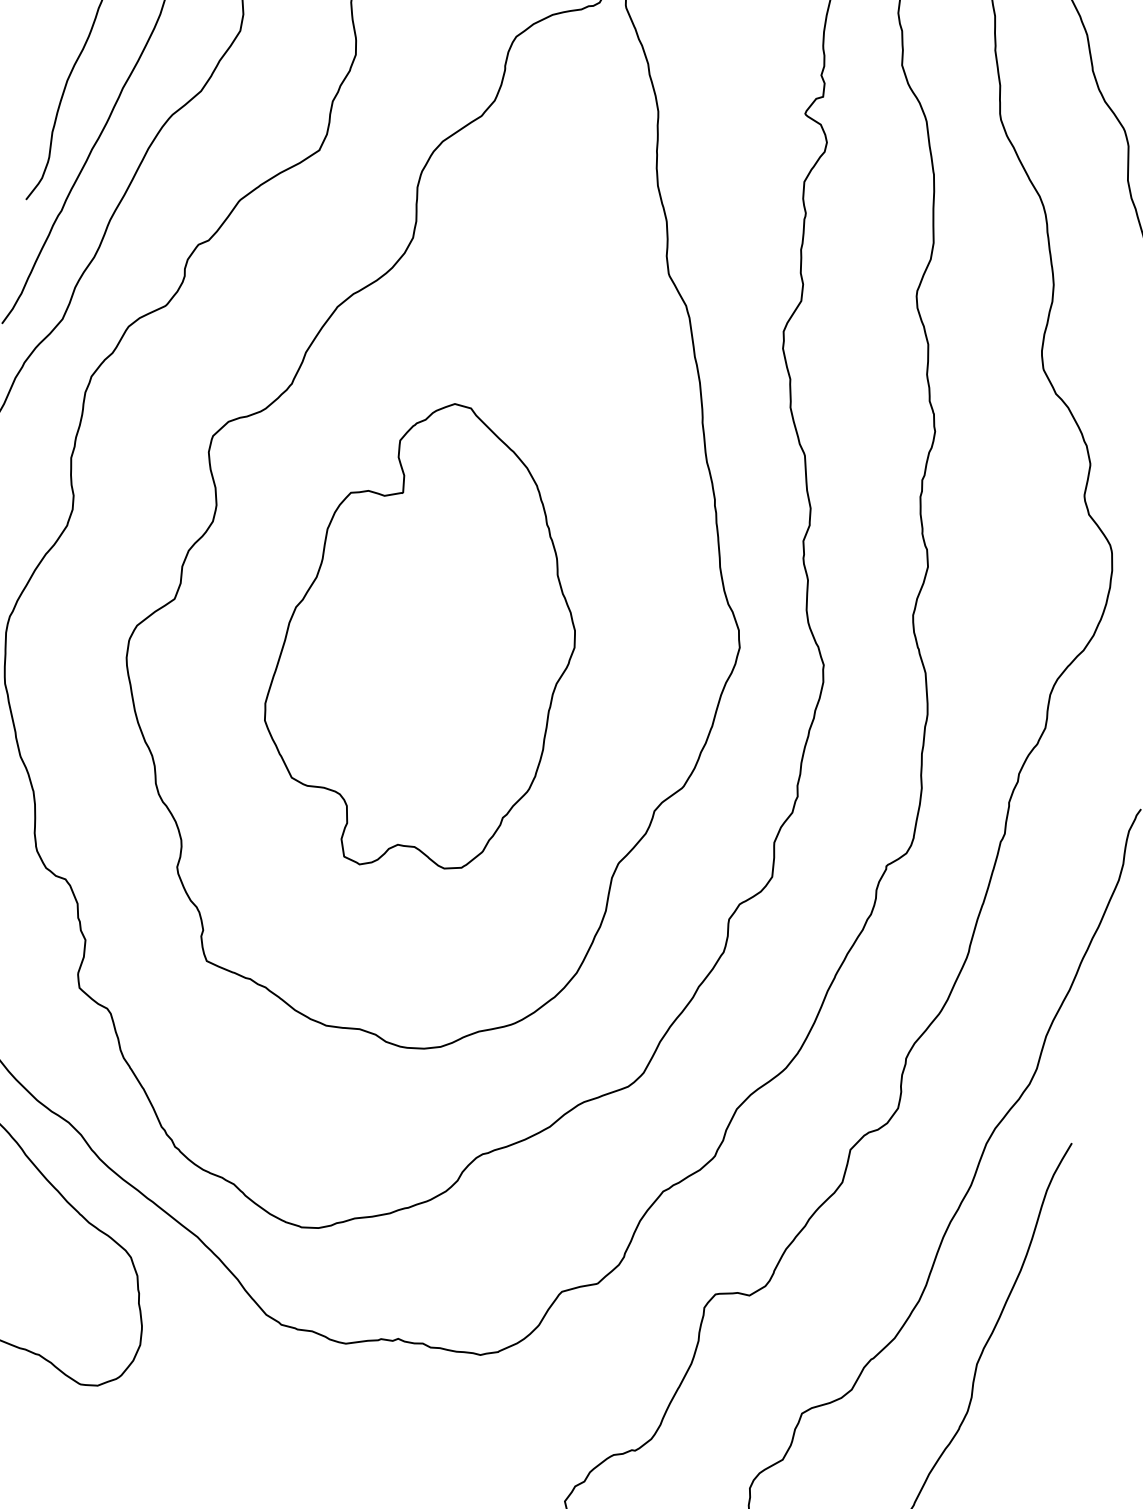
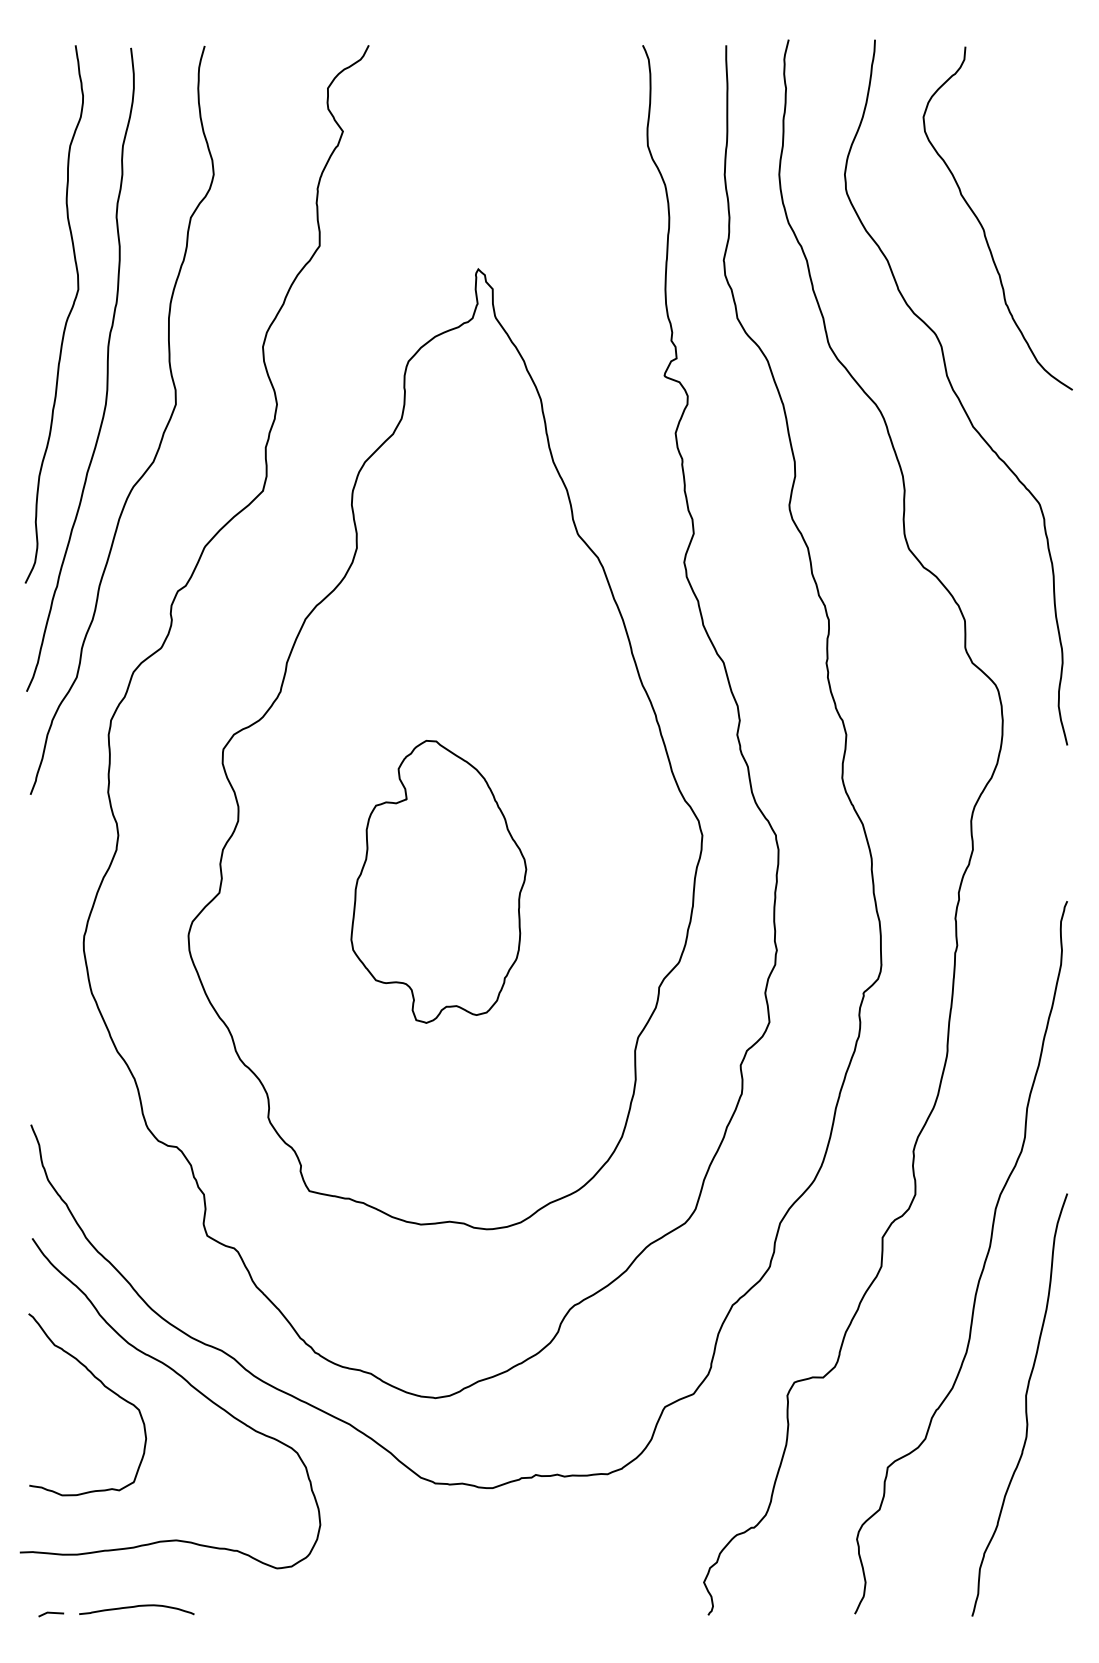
part: (427, 637) -> (438, 881), size x0.7

